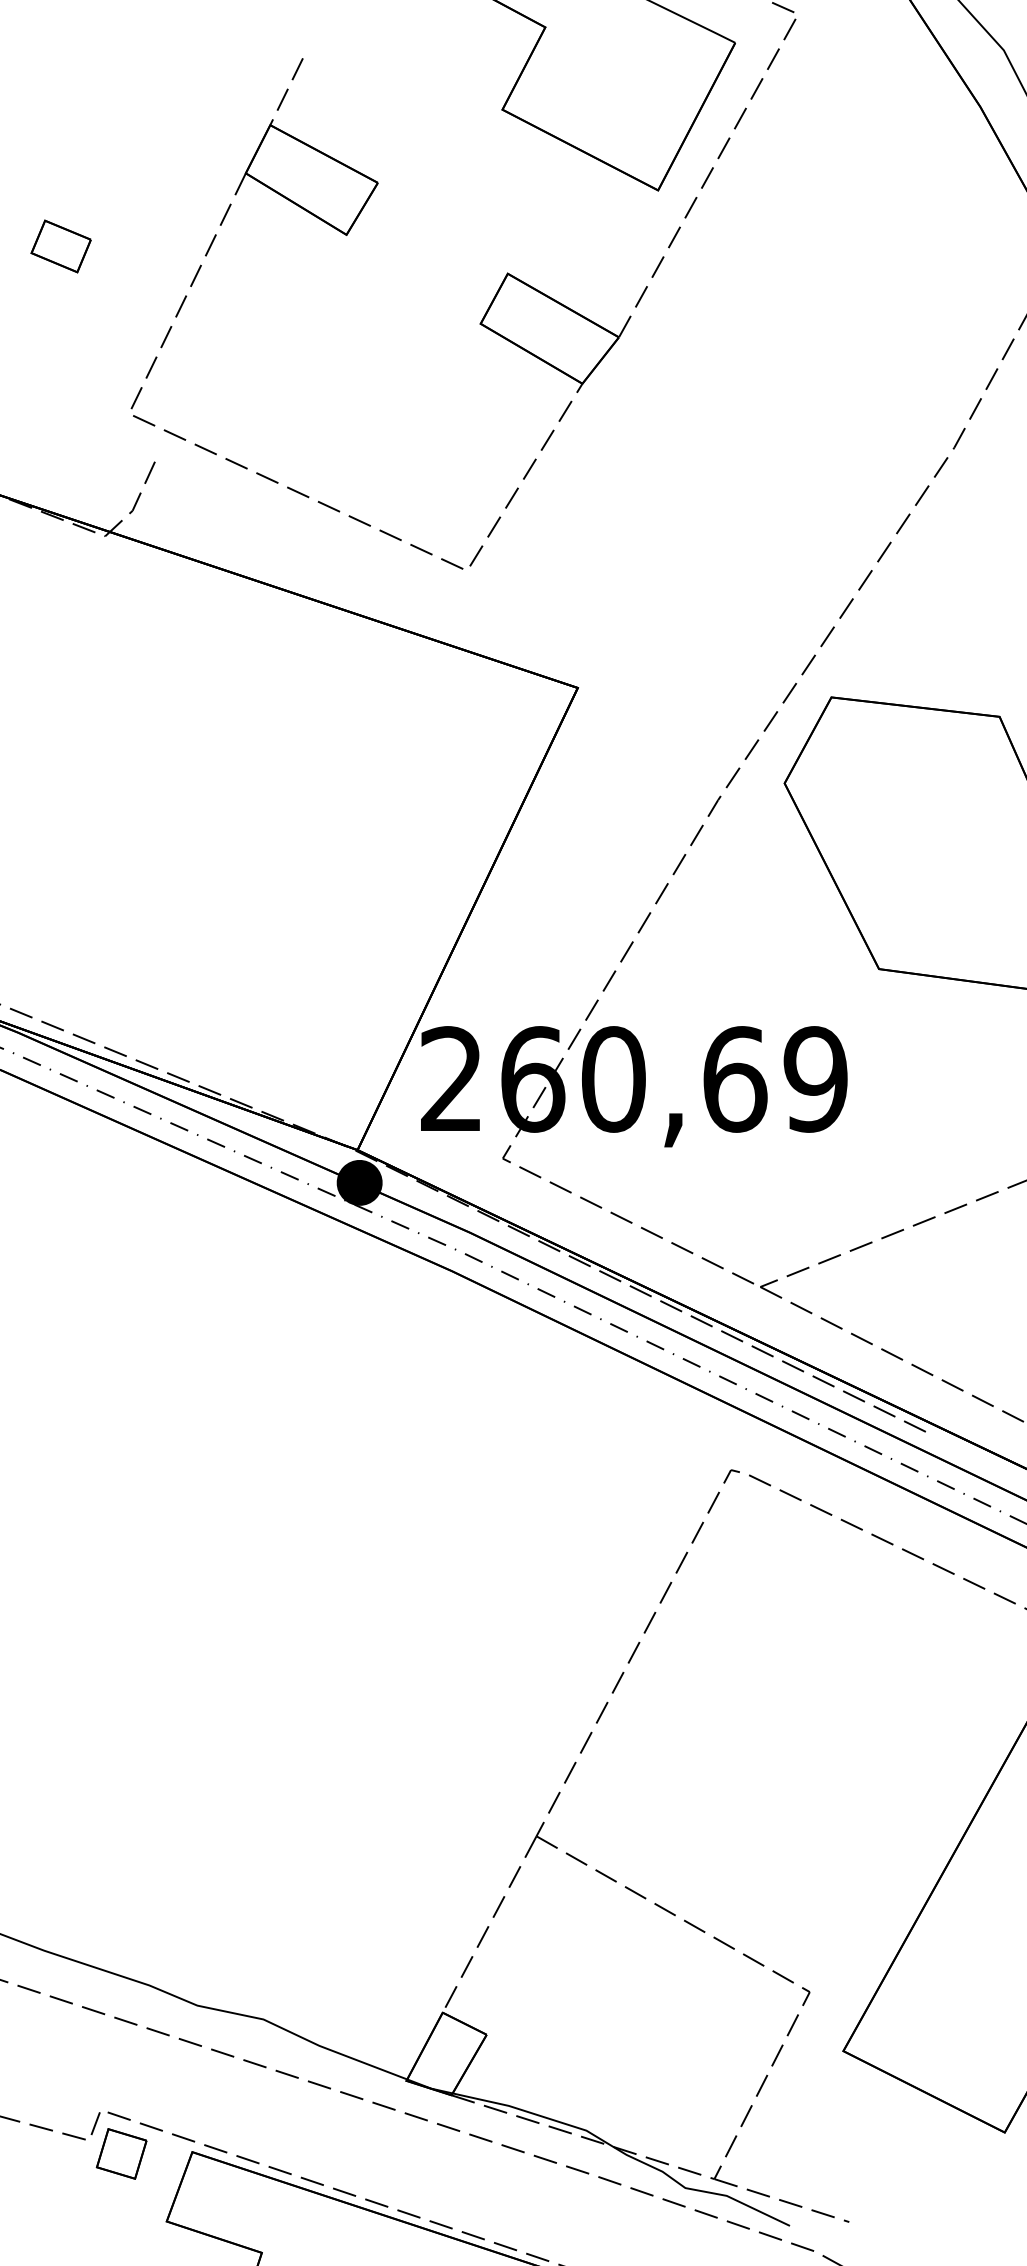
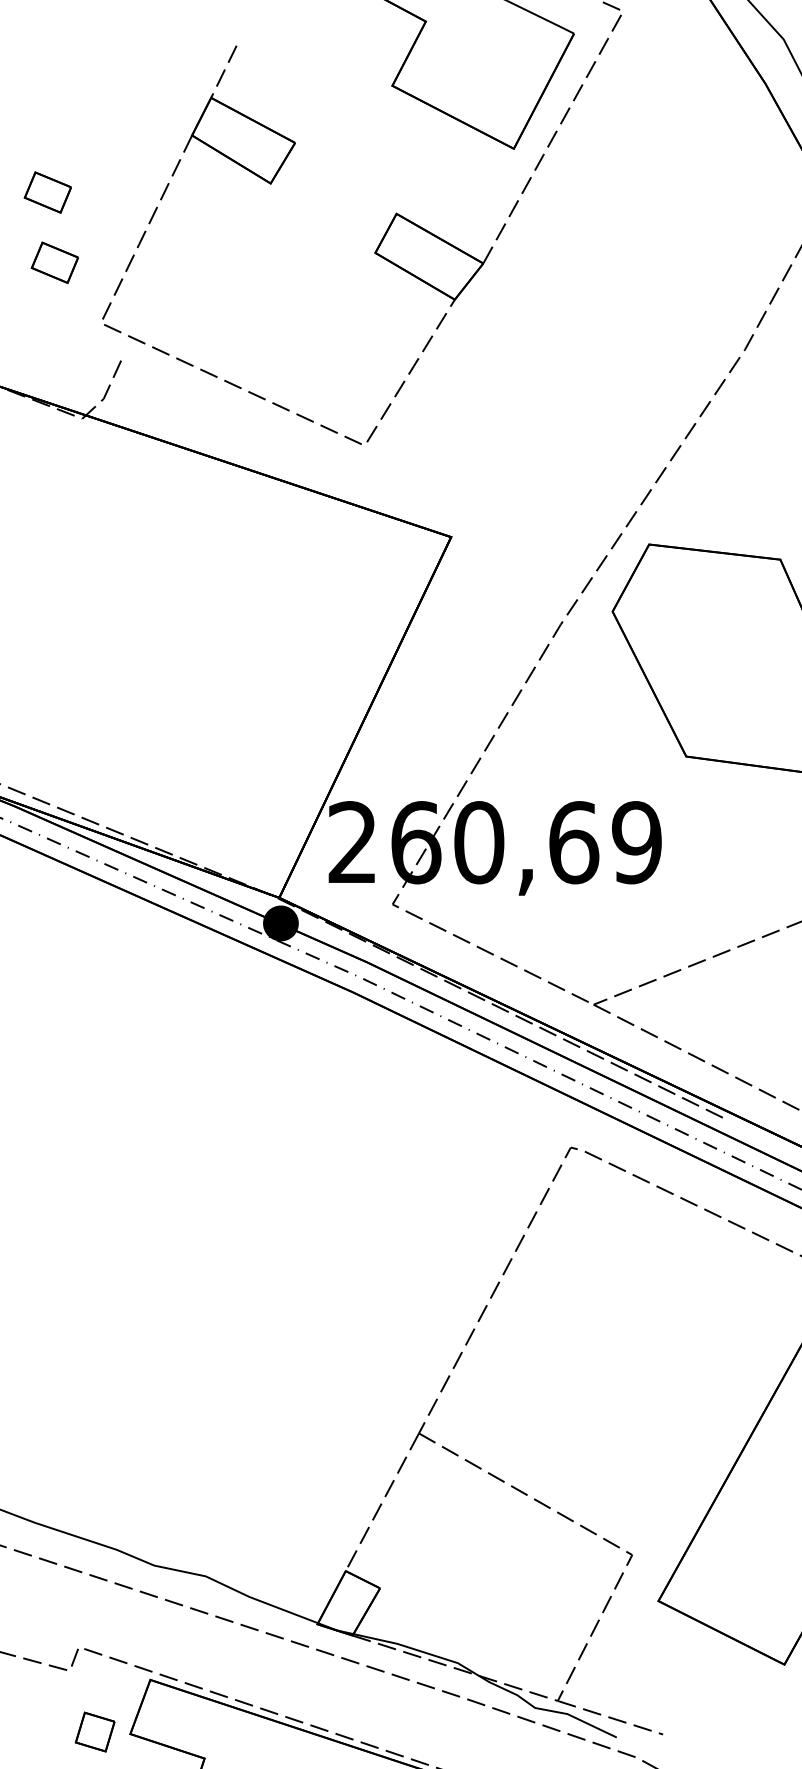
part: (69, 336) -> (54, 262), added
part: (121, 2153) -> (95, 1731), moved

